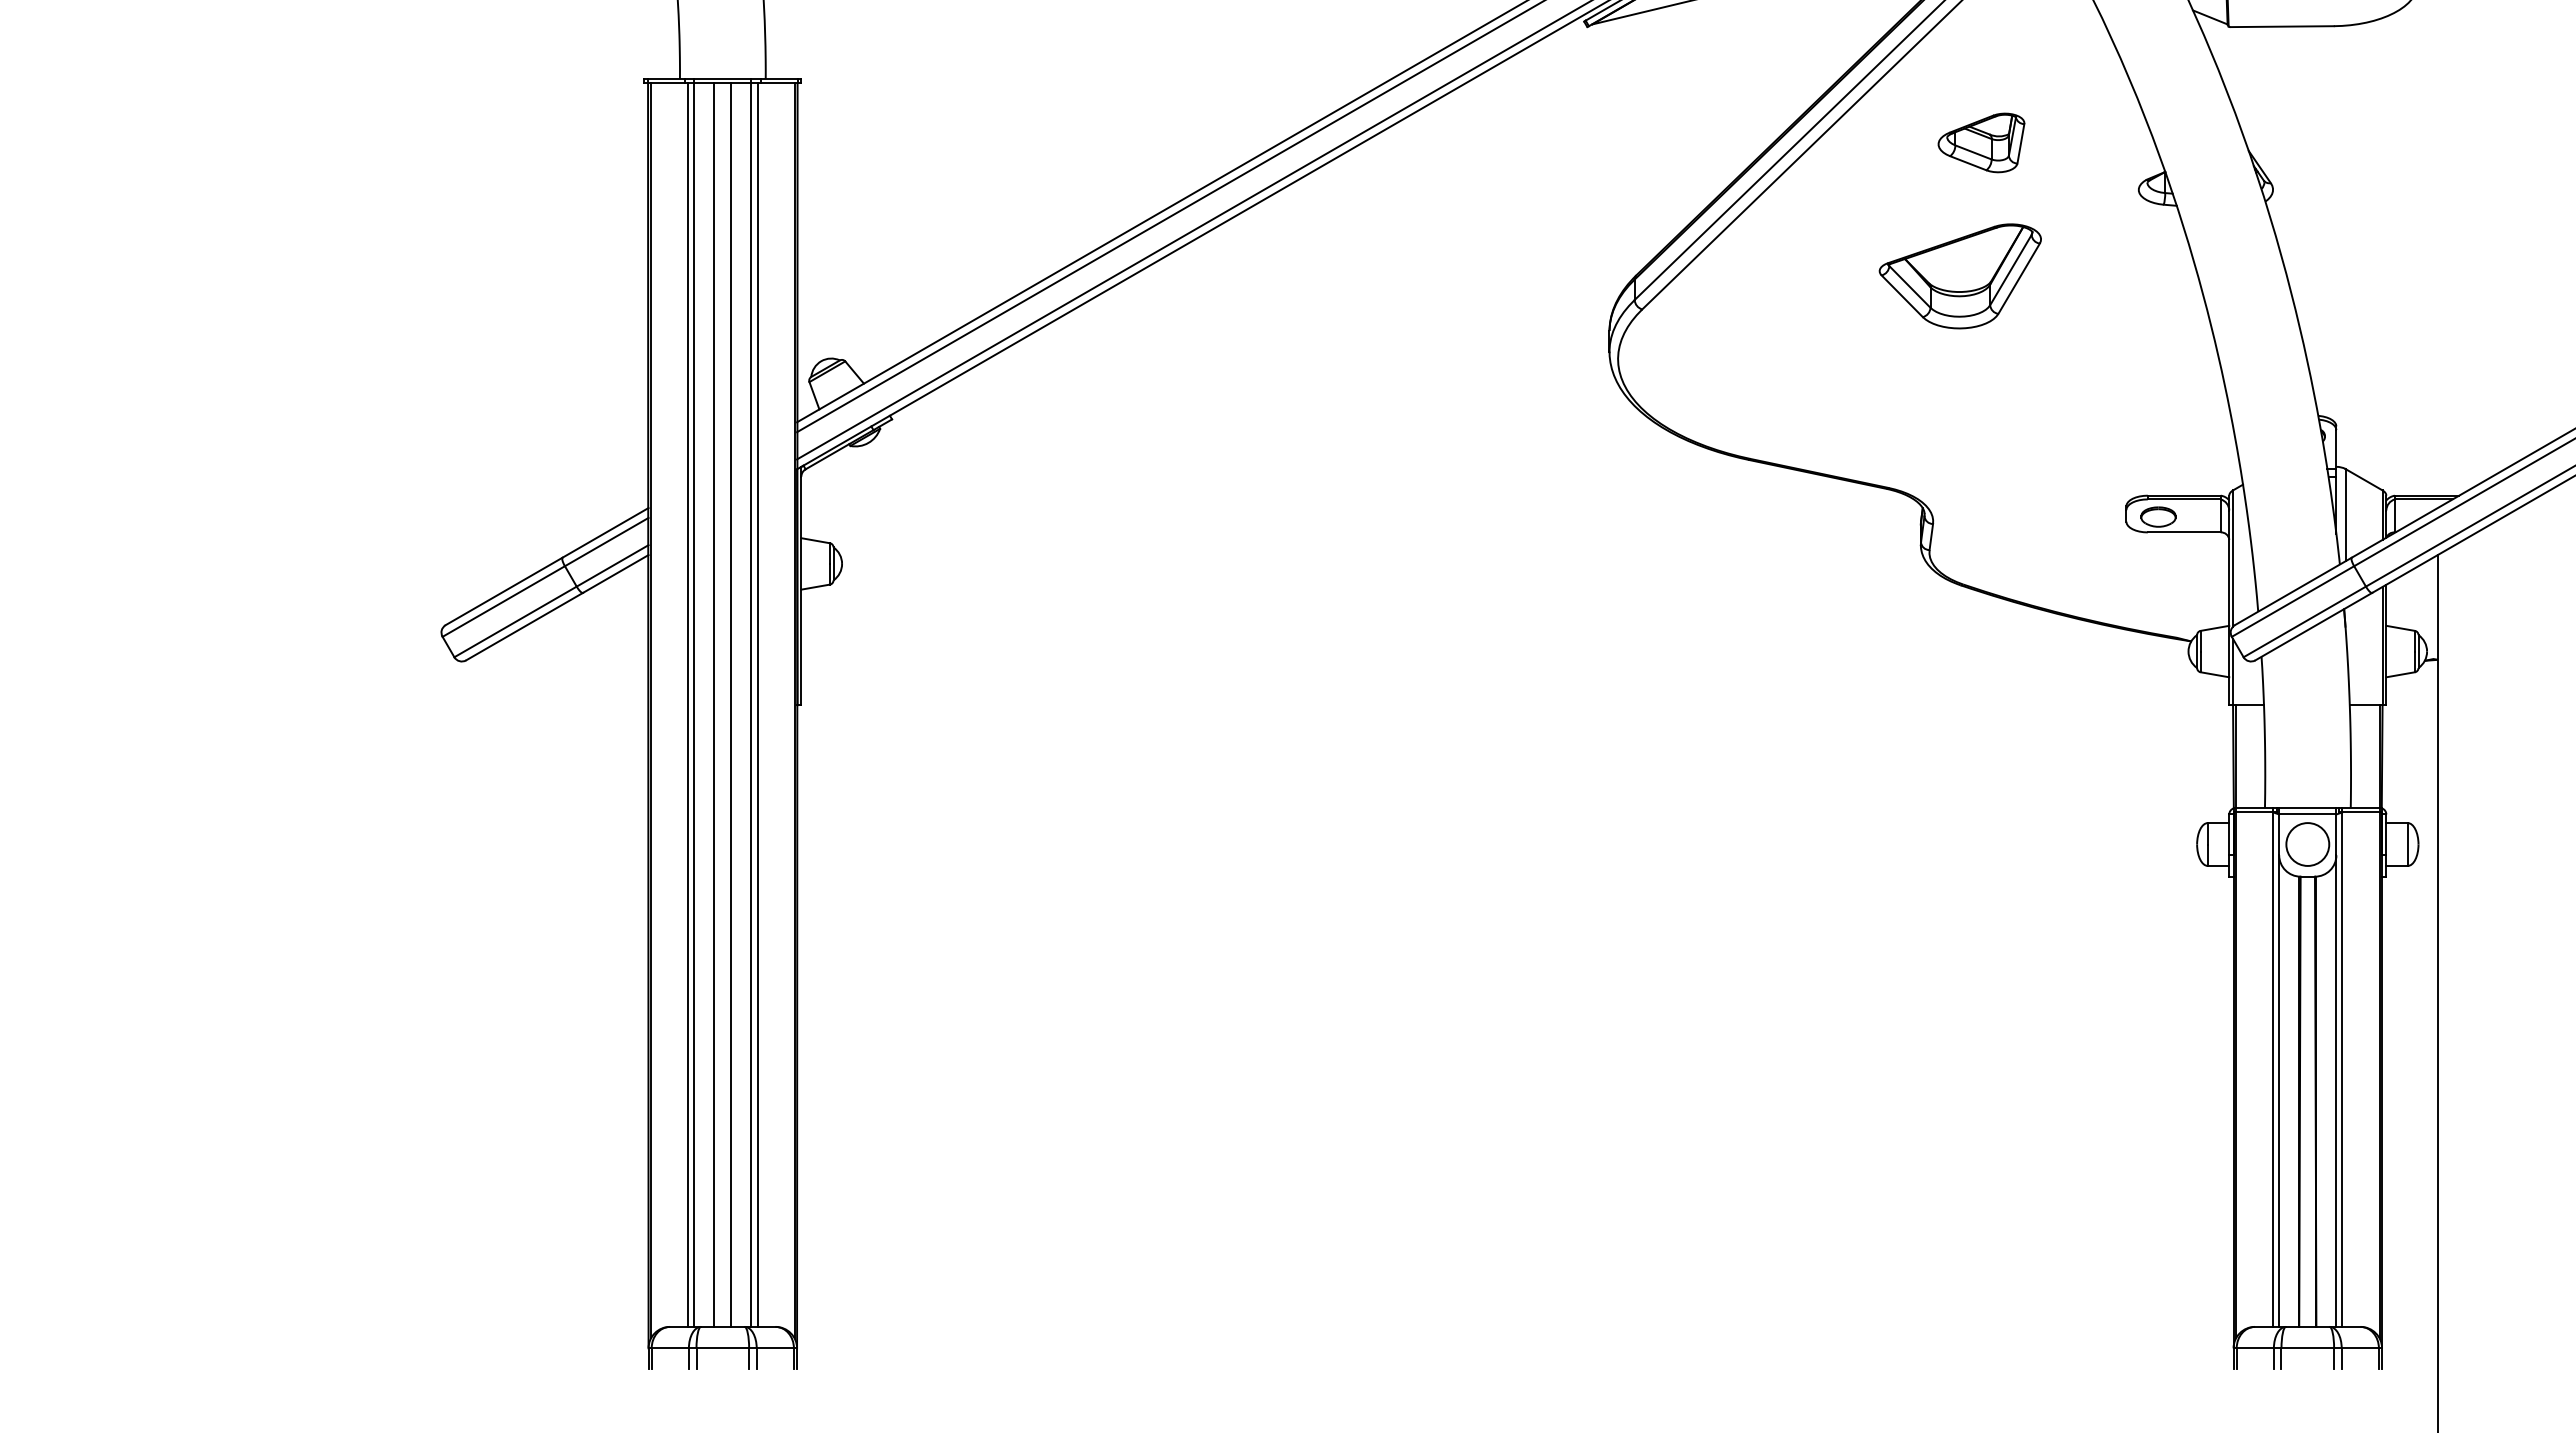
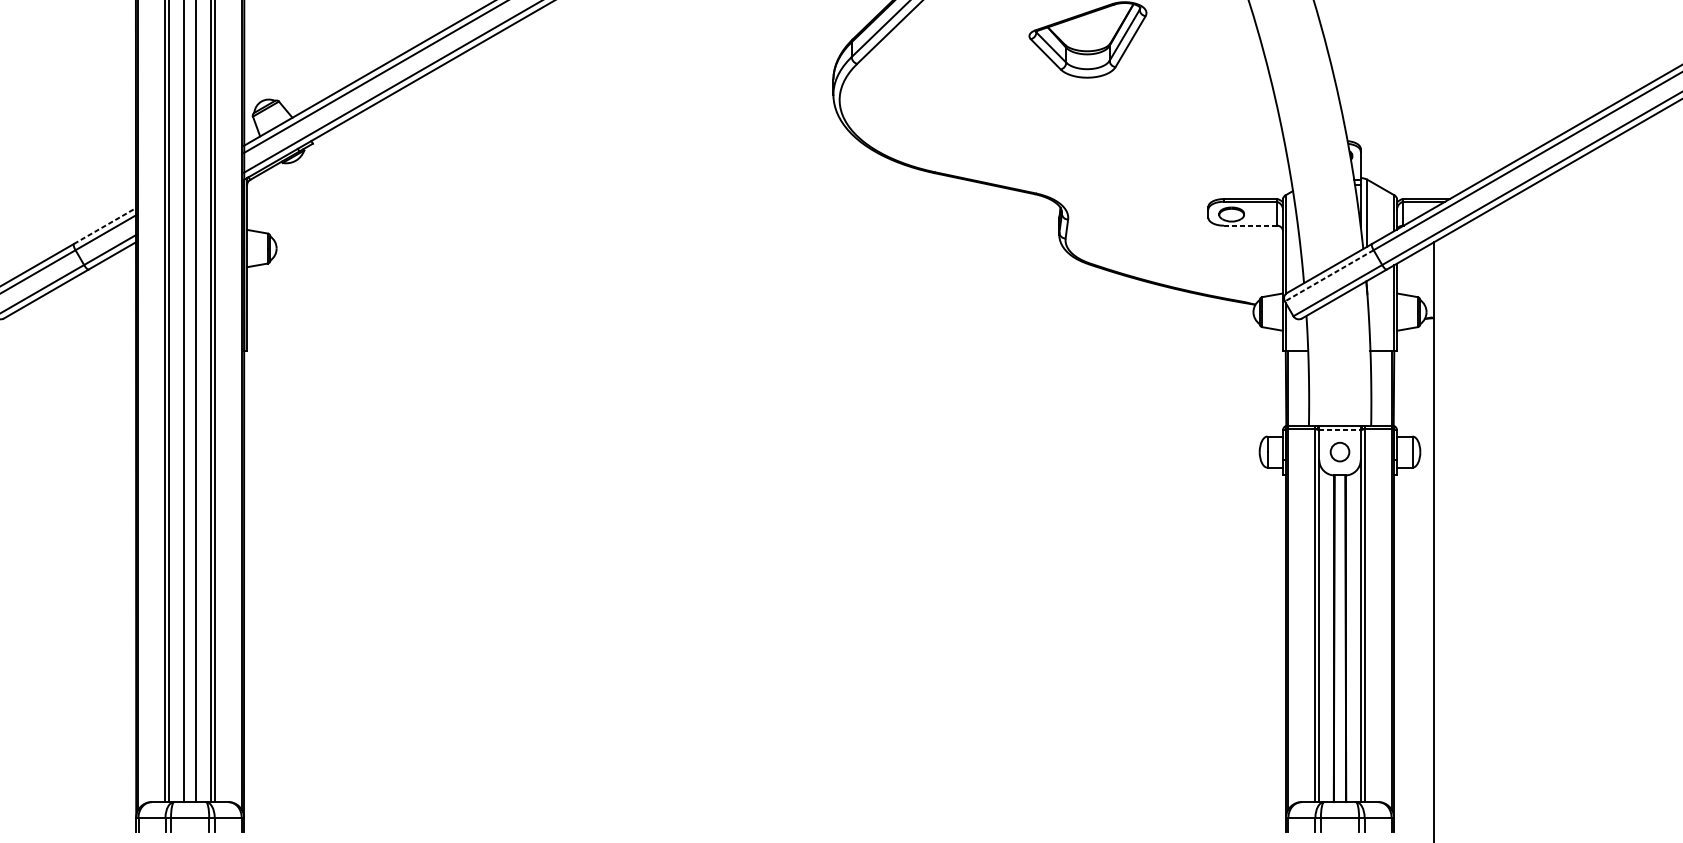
line: (605, 532) -> (105, 225), solid -> dashed
line: (2184, 532) -> (1250, 225), solid -> dashed
line: (2293, 601) -> (1329, 275), solid -> dashed
line: (2307, 814) -> (1339, 430), solid -> dashed
circle: (2307, 844) -> (1339, 452), size x0.6

